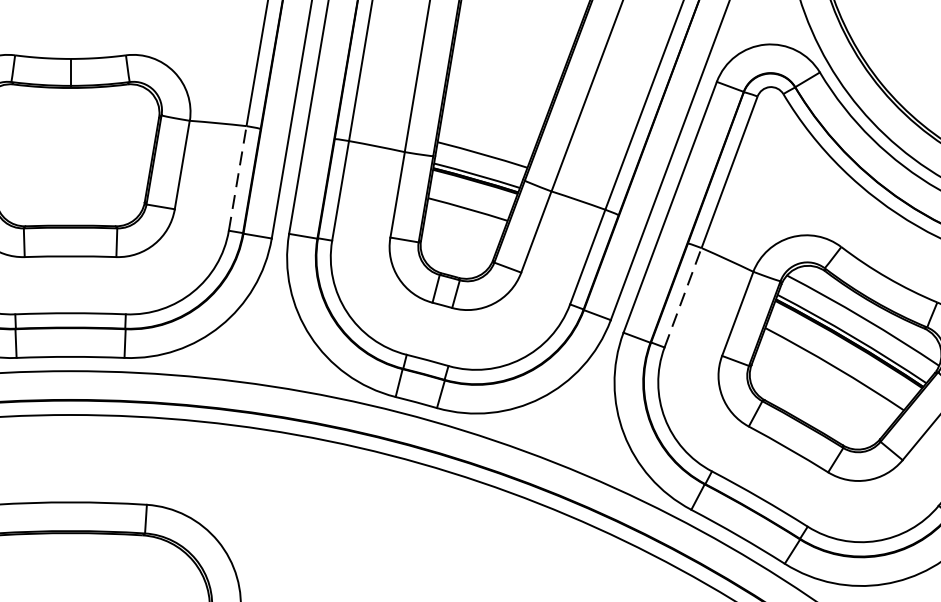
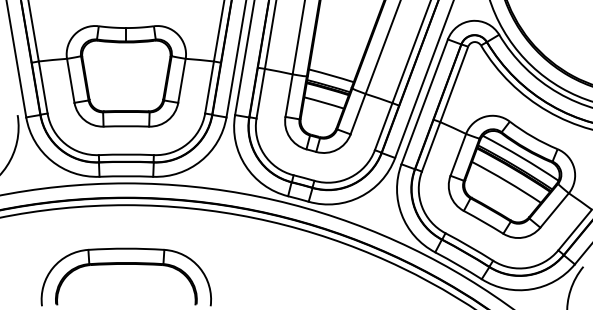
line: (237, 178) -> (209, 87), dashed -> solid
line: (683, 297) -> (431, 146), dashed -> solid

